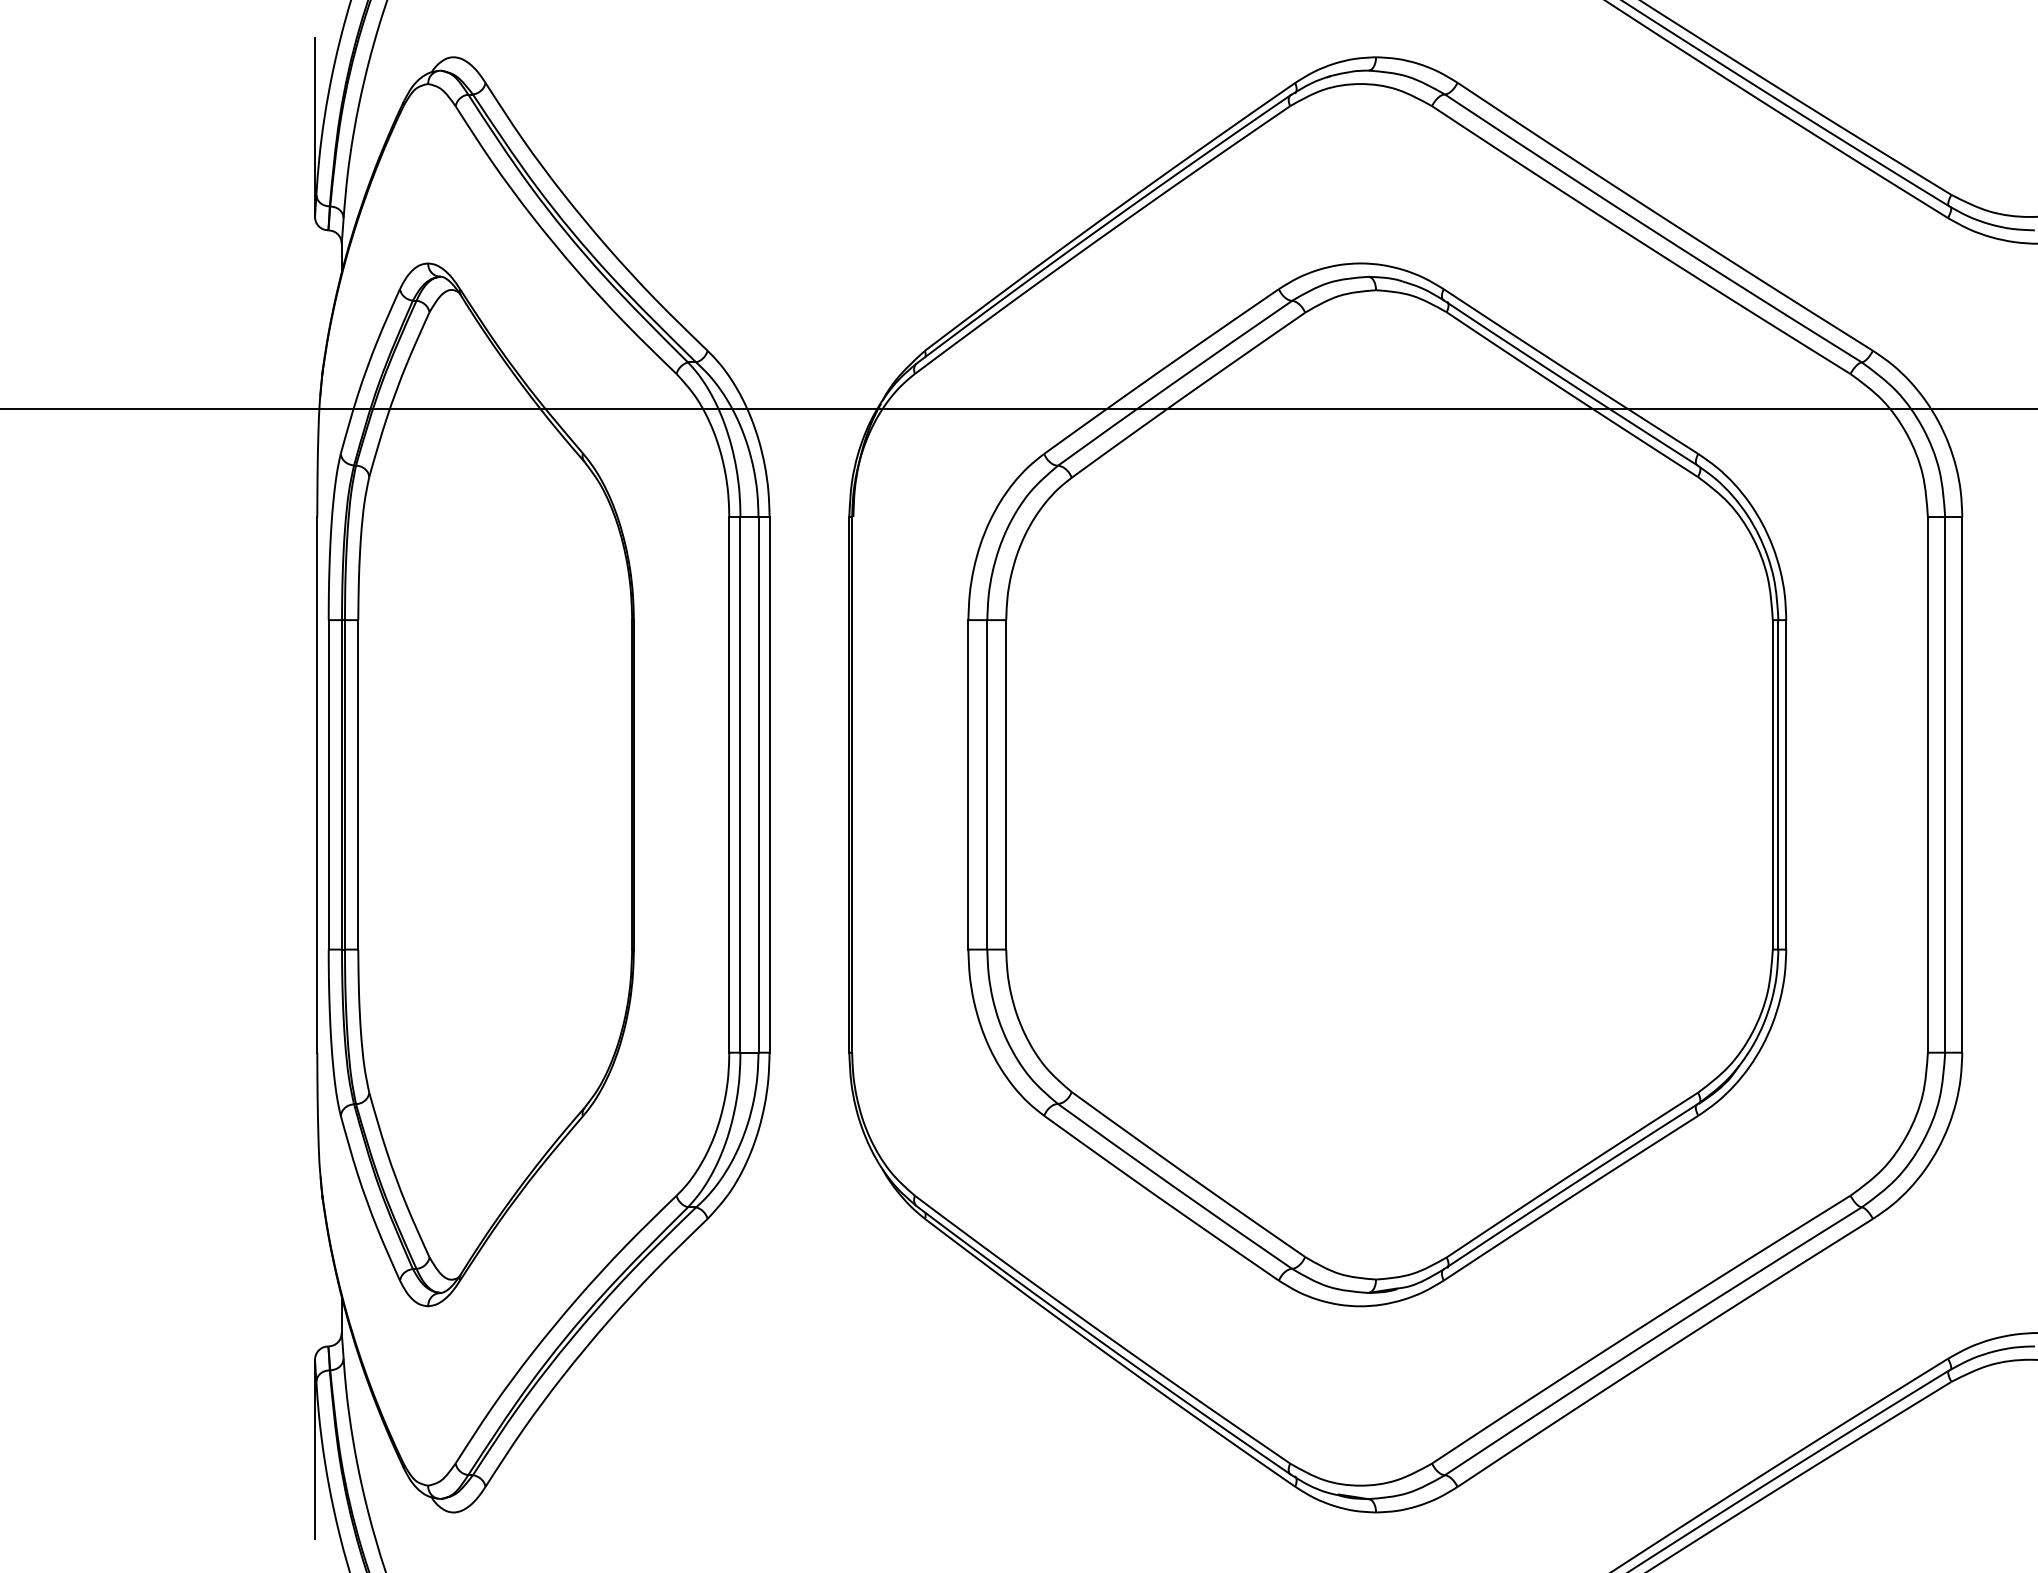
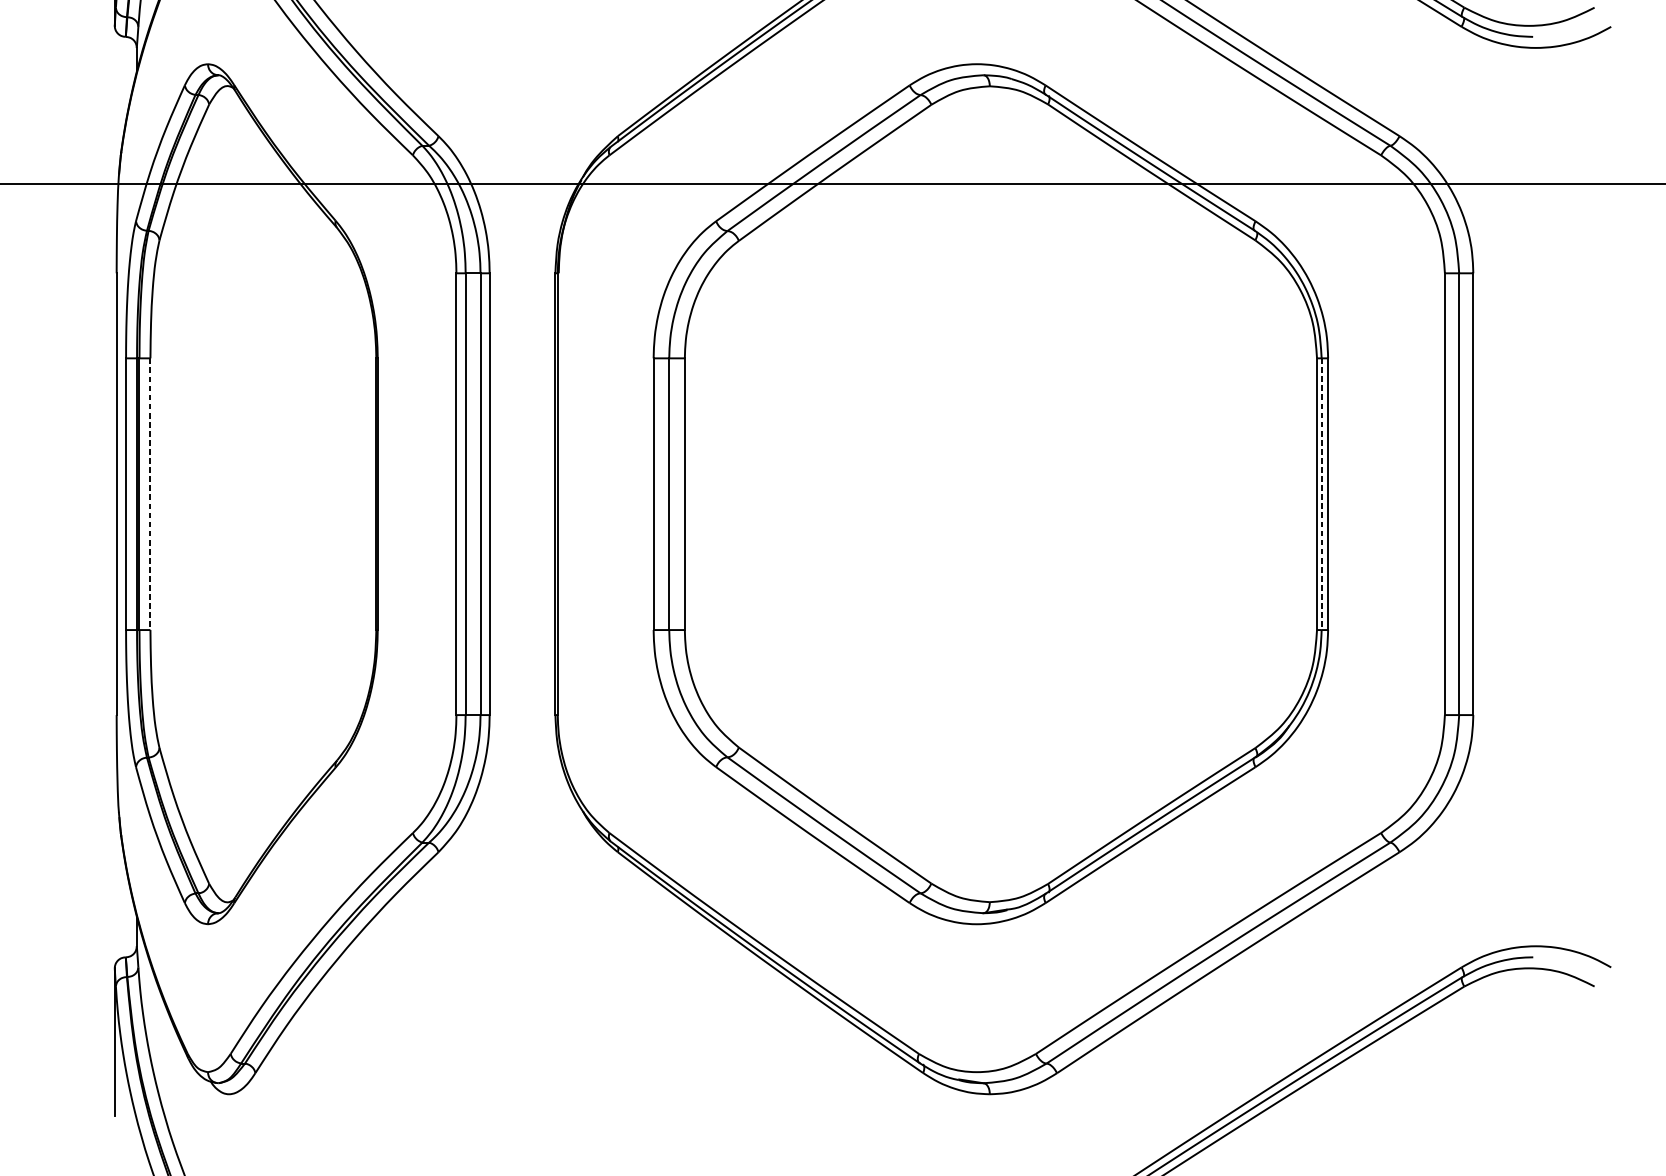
line: (358, 784) -> (150, 493), solid -> dashed
line: (1778, 784) -> (1321, 493), solid -> dashed

